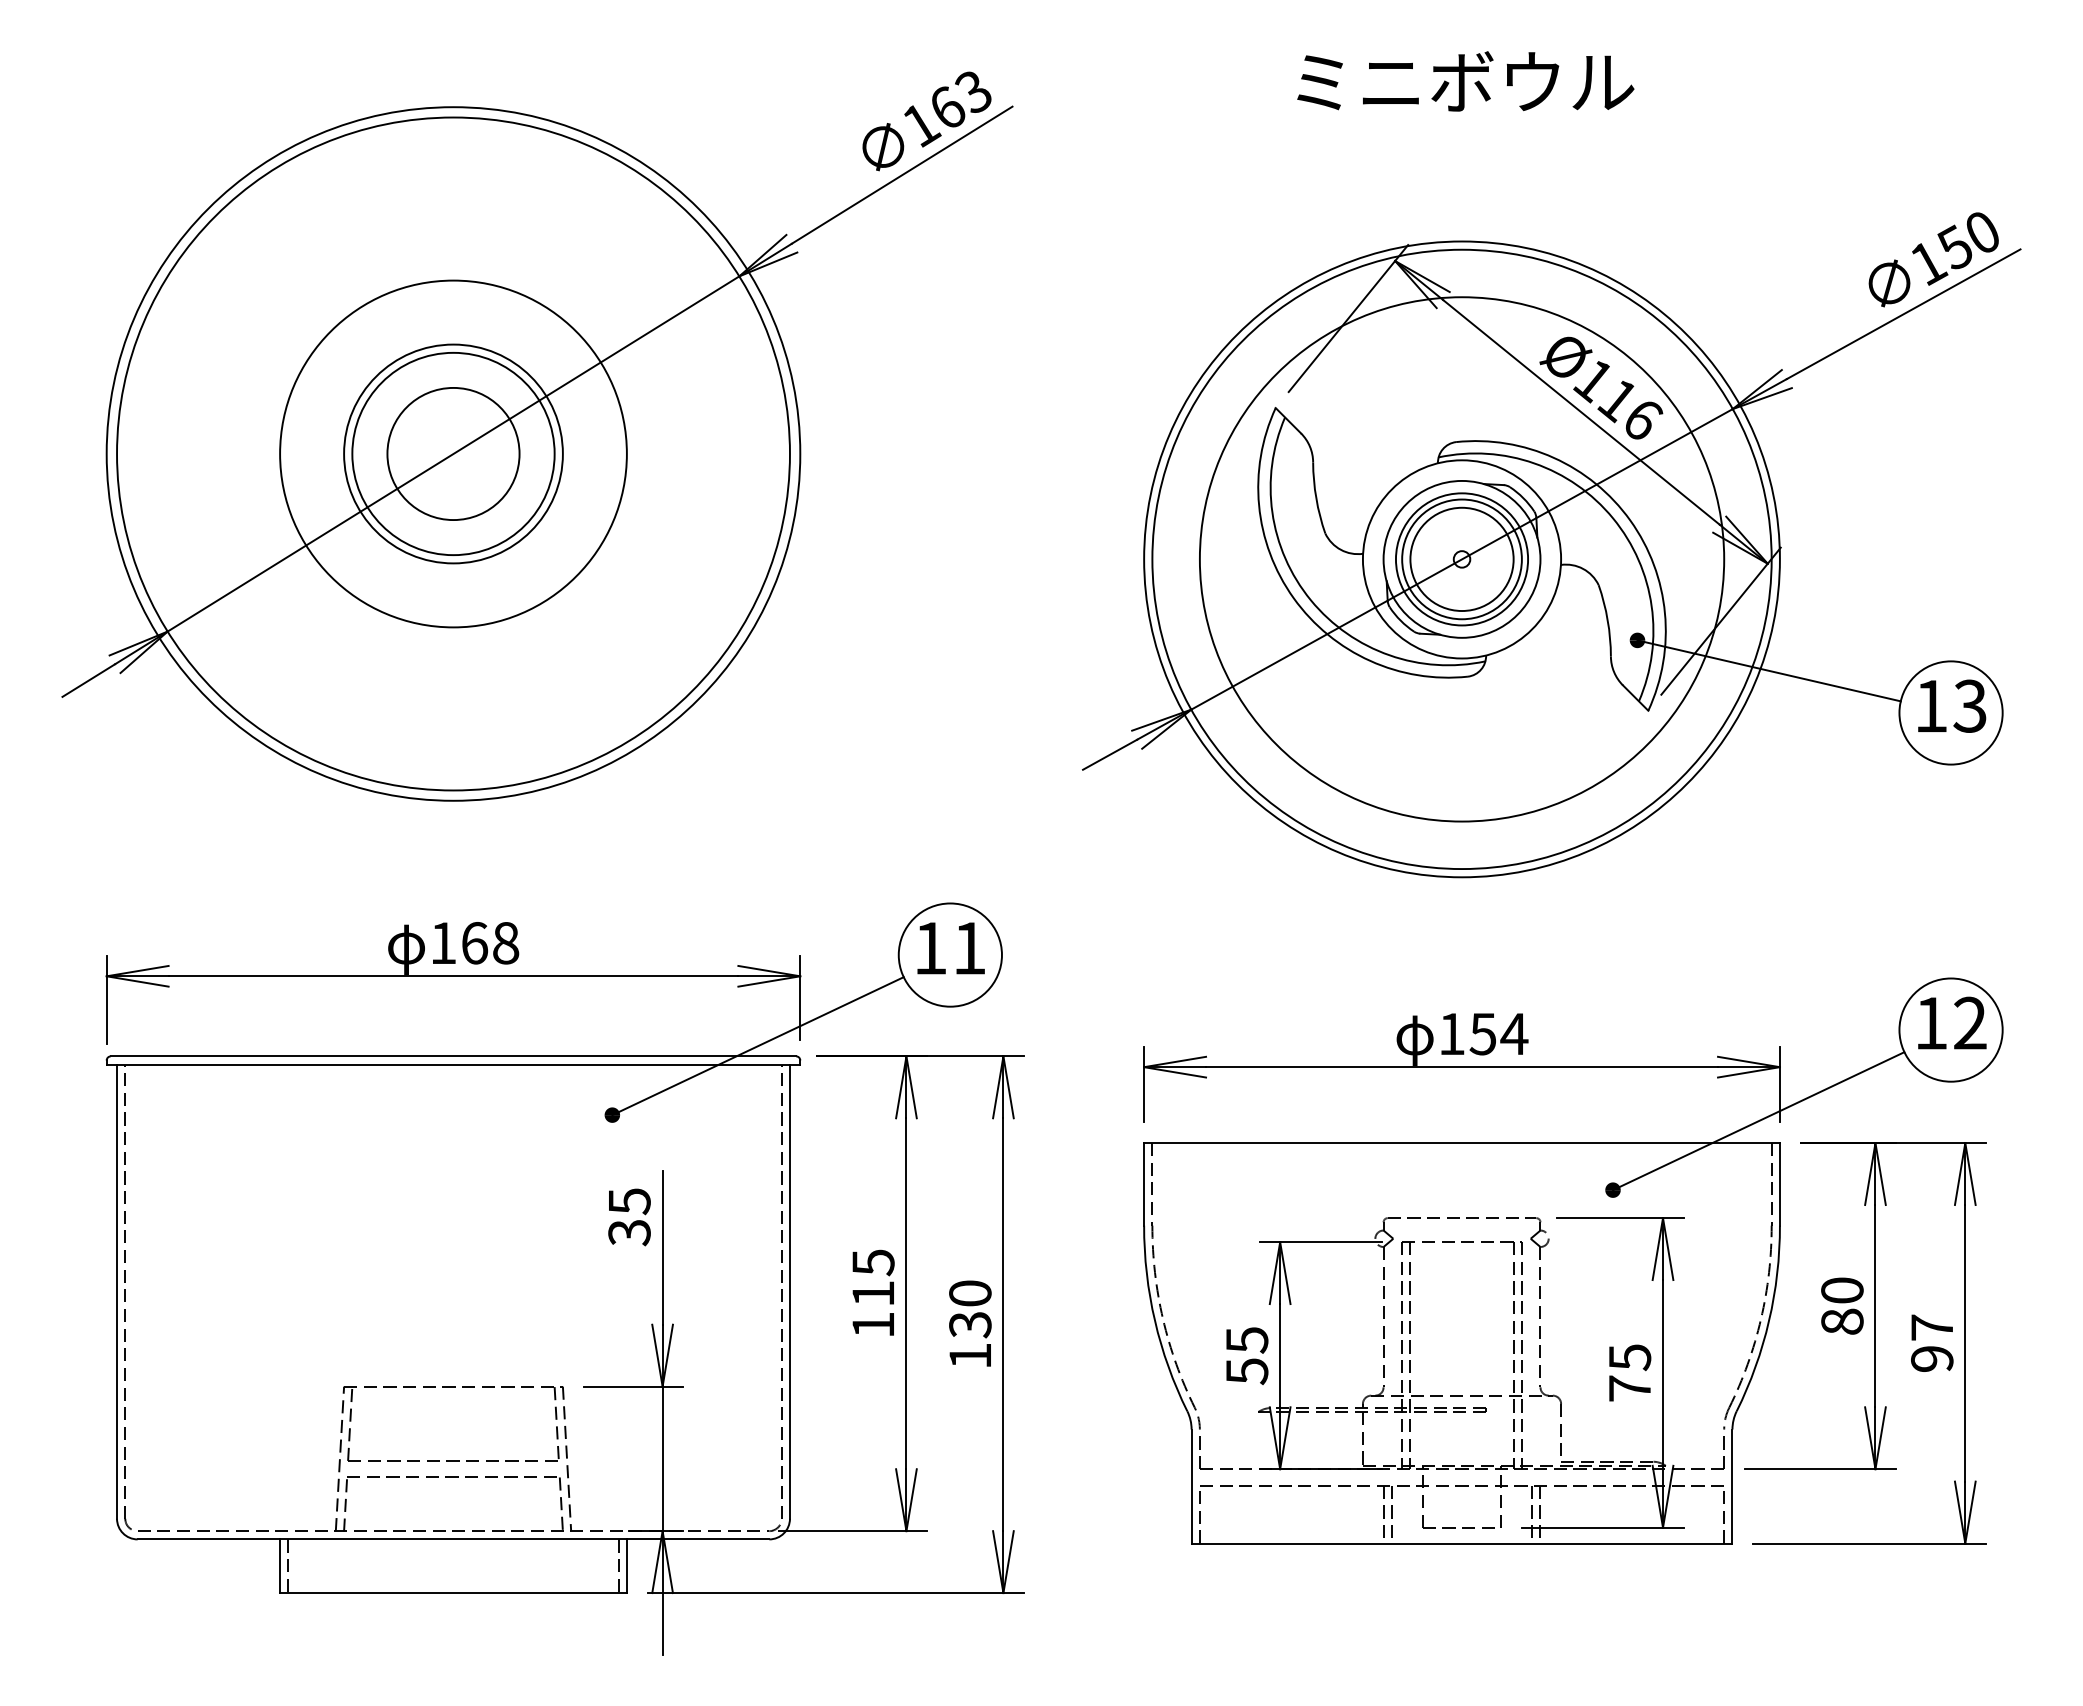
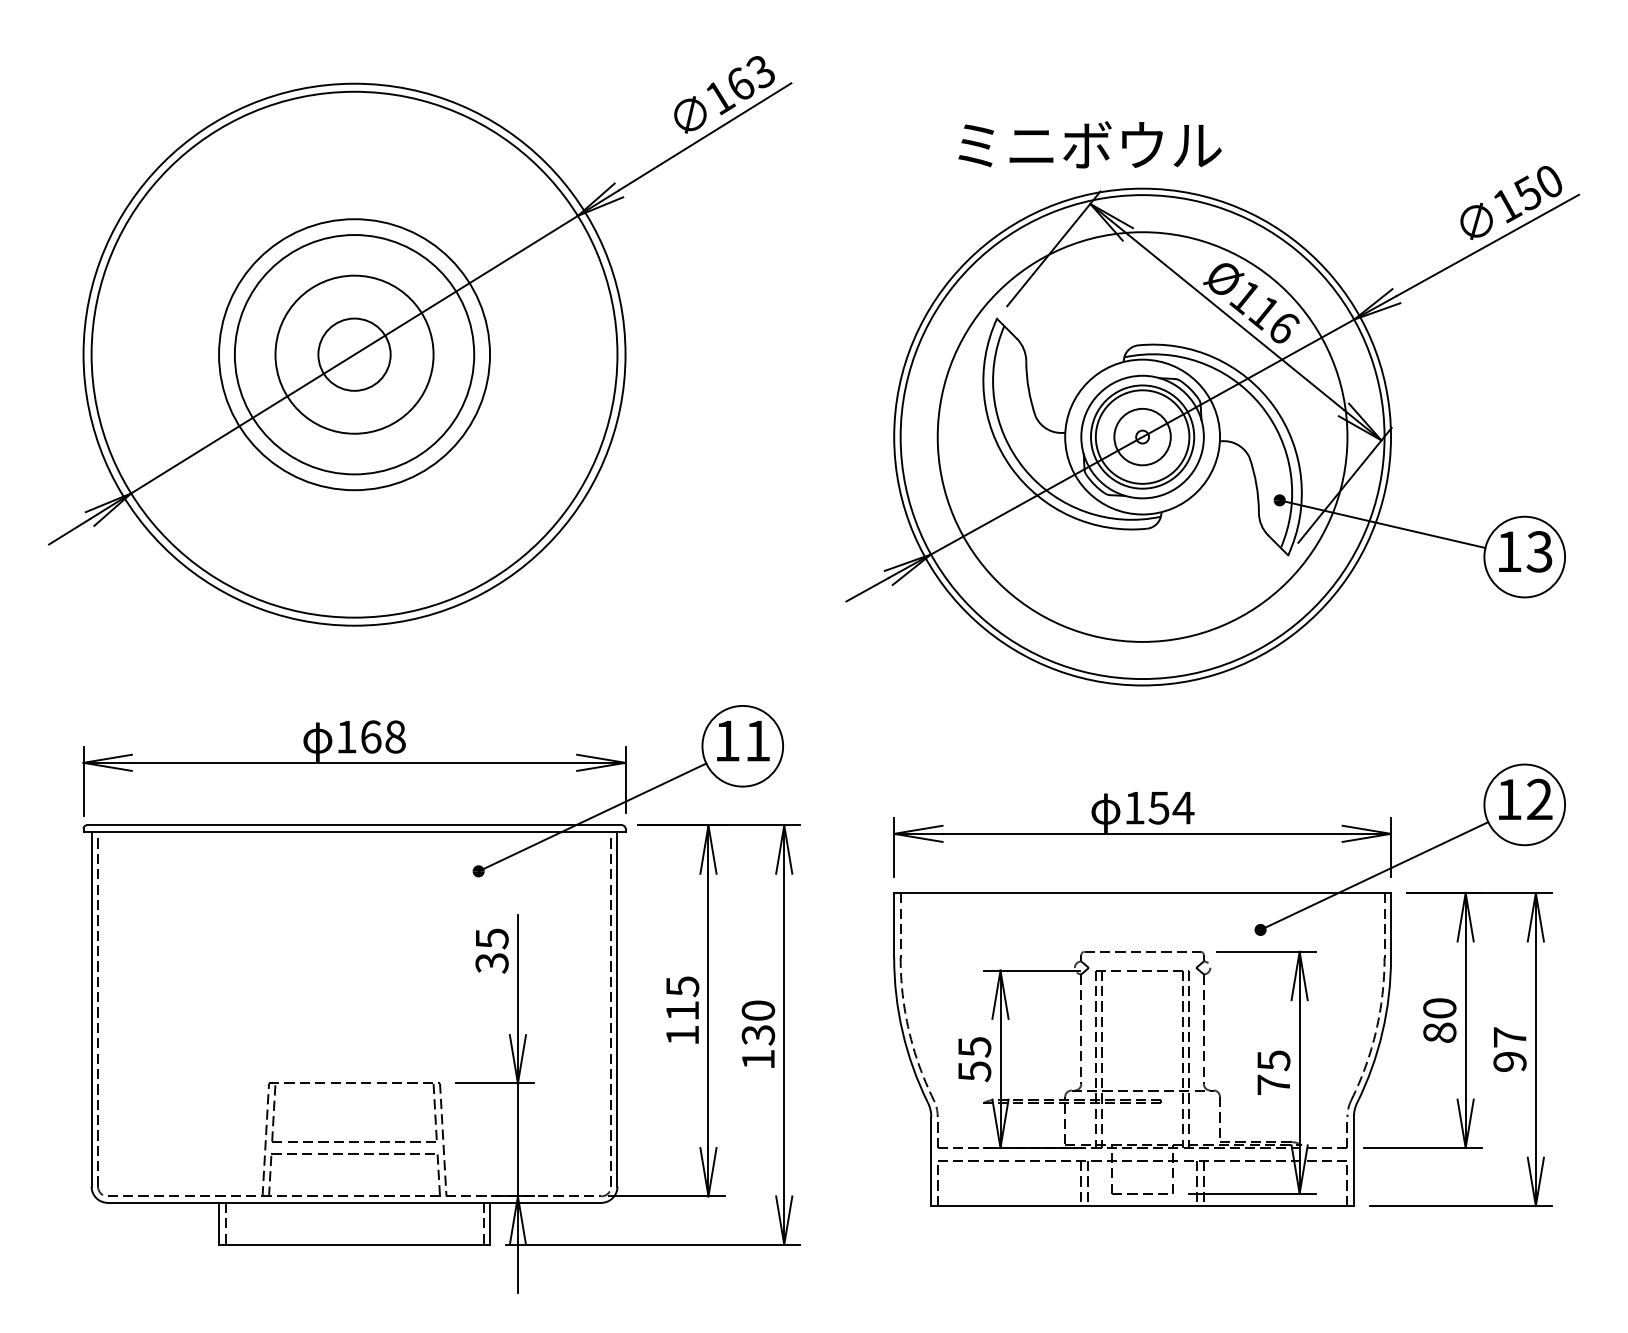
text: (1465, 81) -> (1089, 144), moved
circle: (453, 453) -> (354, 354), size x0.7
circle: (453, 453) -> (354, 354), size x1.4
circle: (1461, 559) -> (1142, 437), size x0.7

